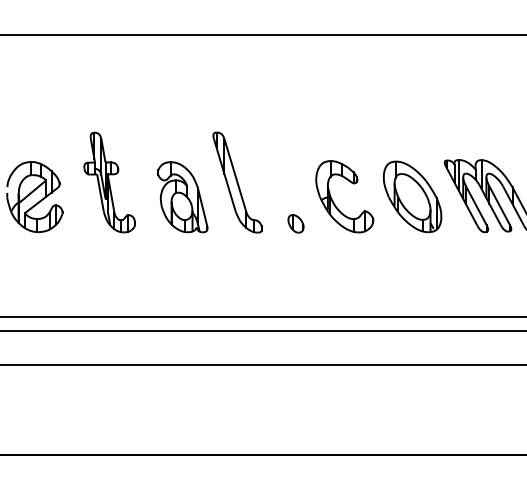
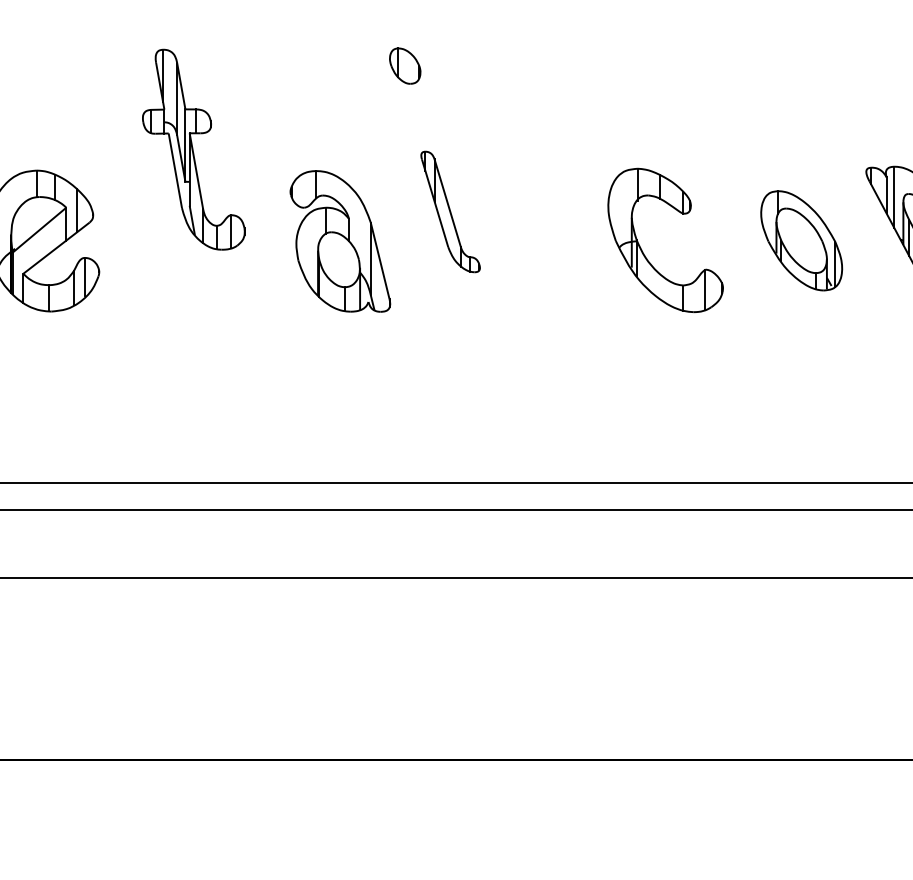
part: (109, 182) -> (193, 149), moved
part: (237, 182) -> (450, 211), size x0.6
part: (412, 196) -> (801, 239), size x0.7
part: (295, 223) -> (404, 65), moved

